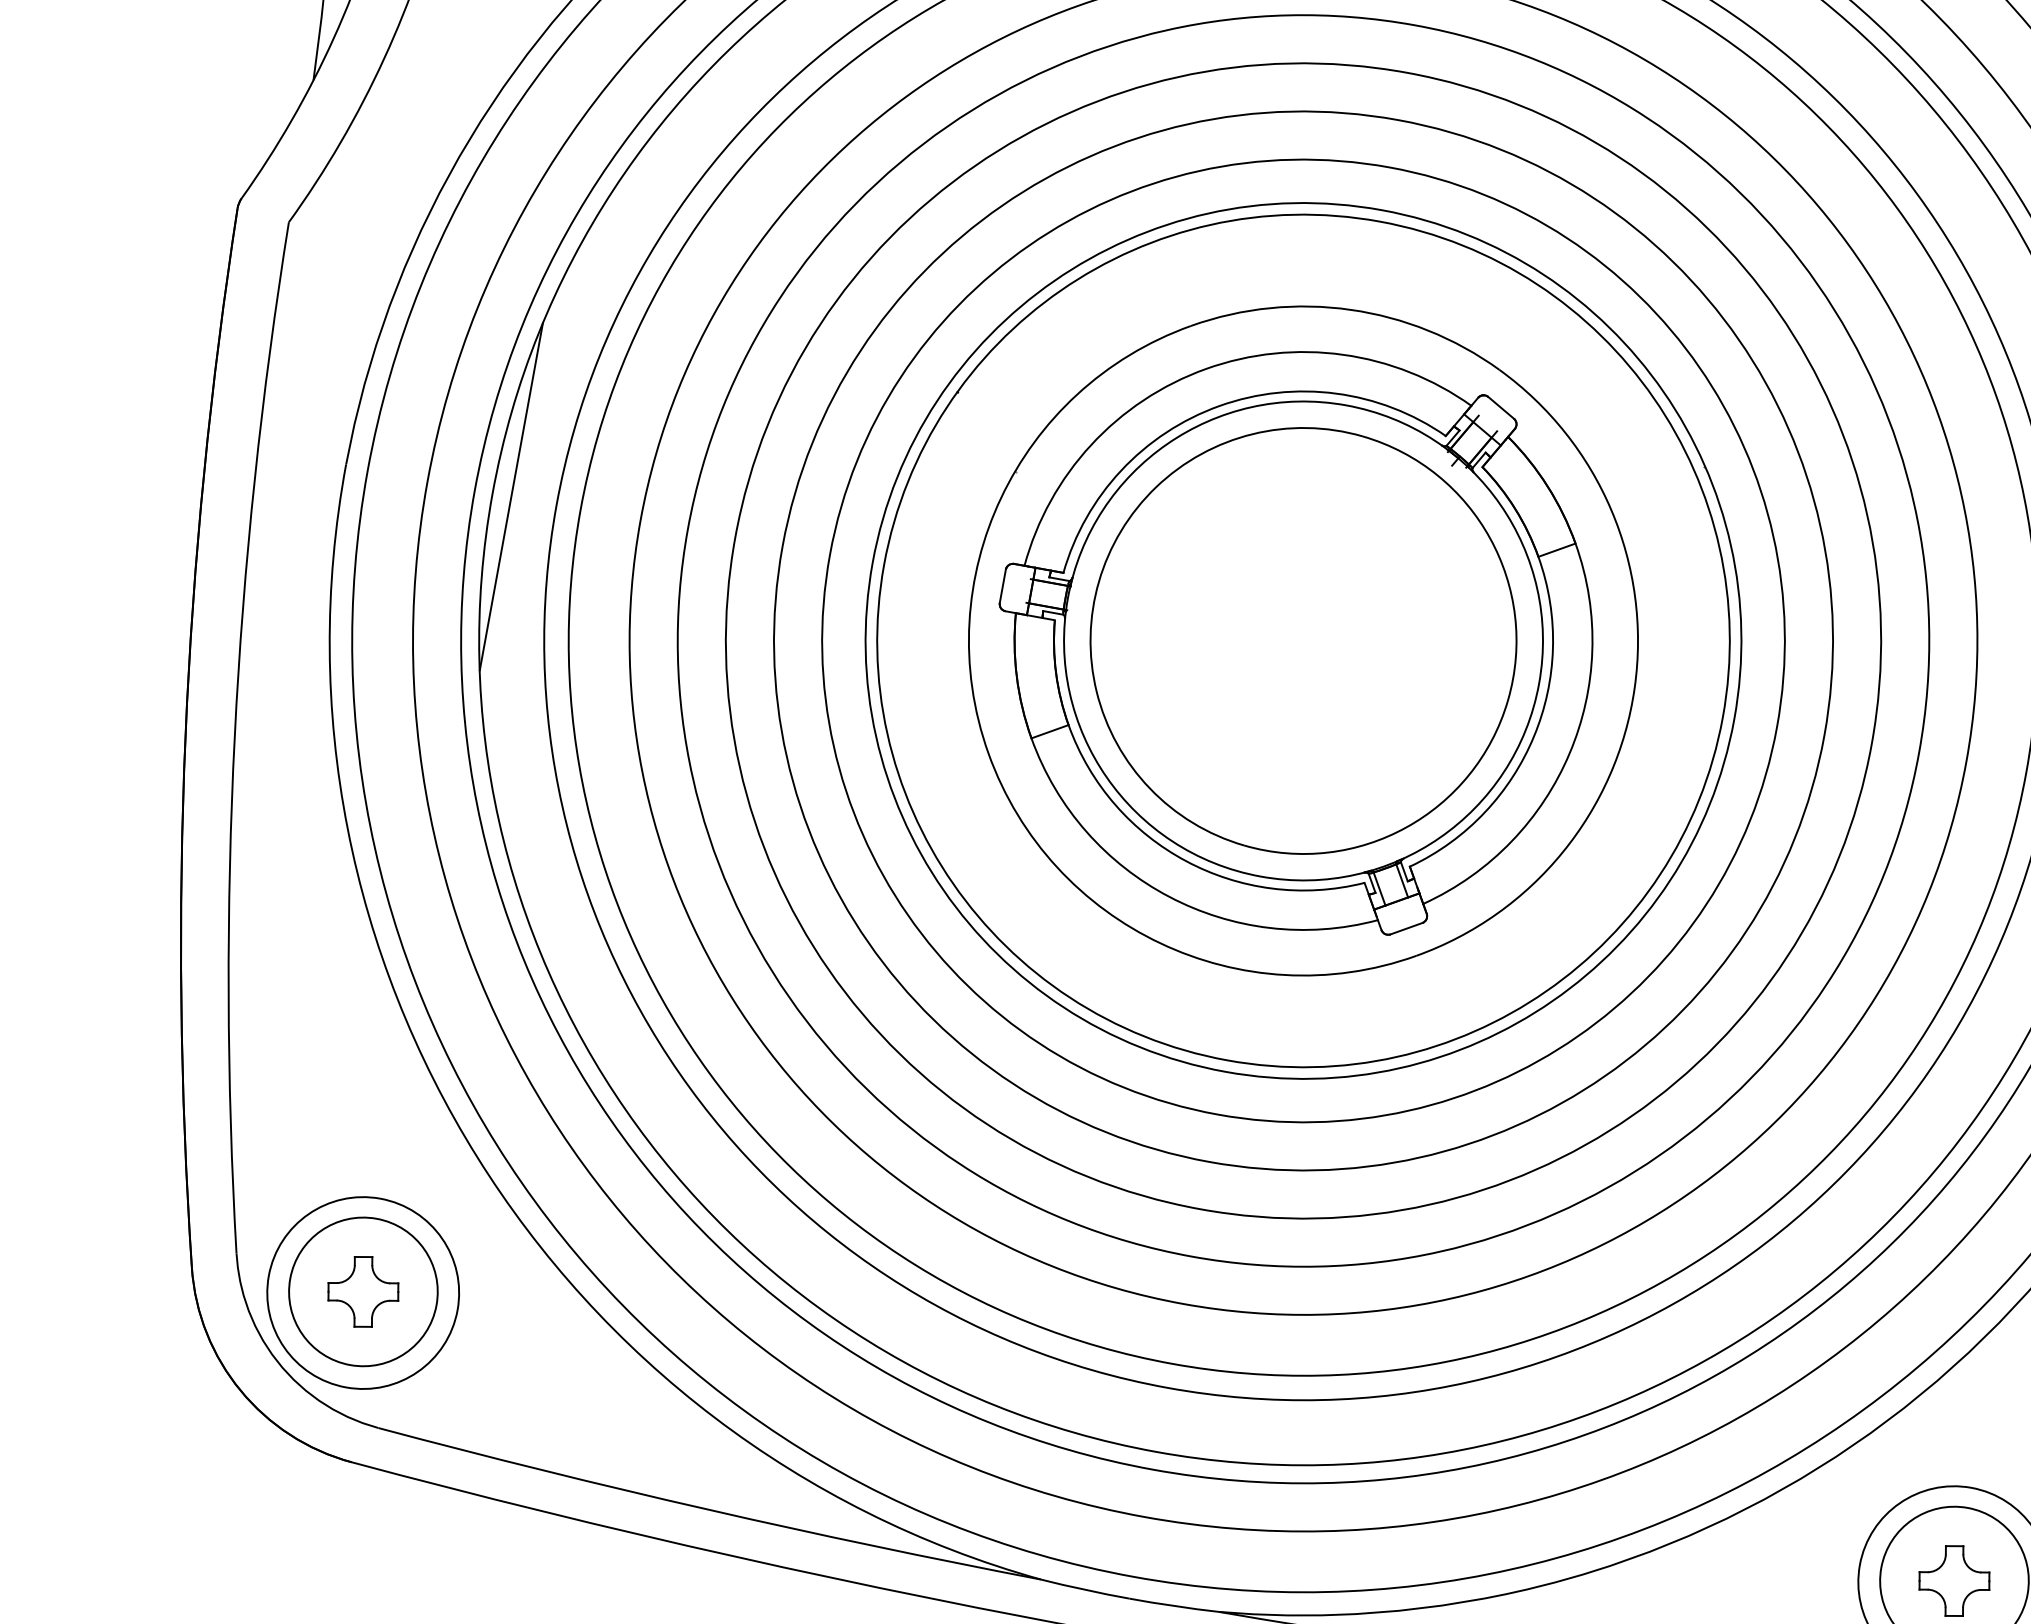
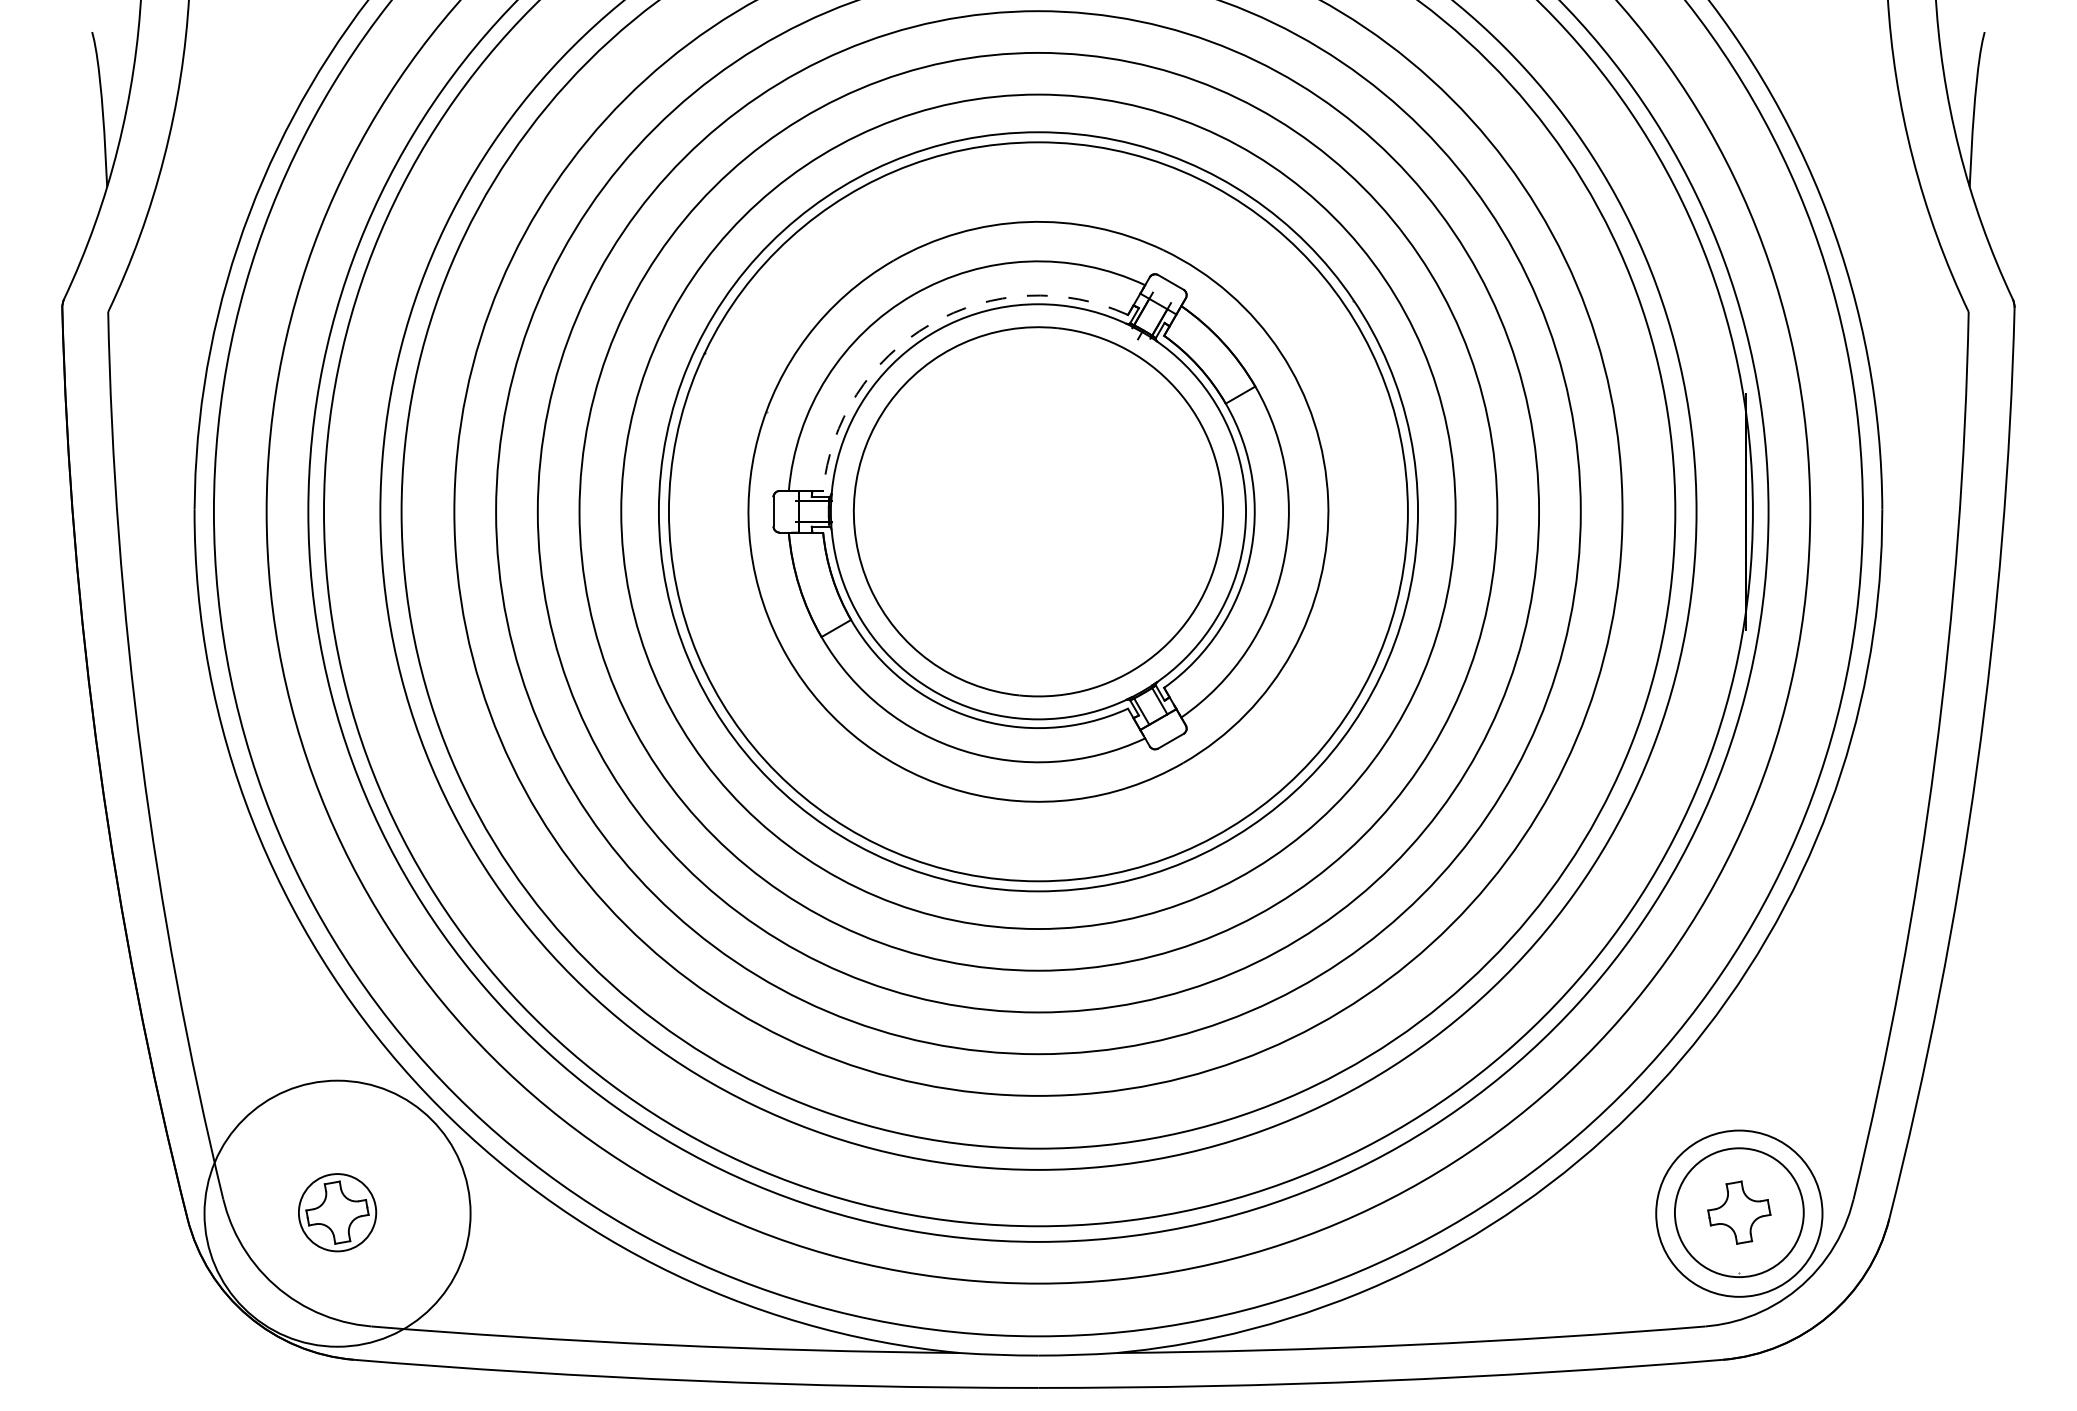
arc: (1219, 406) -> (930, 324), solid -> dashed
line: (511, 496) -> (340, 511), removed
circle: (363, 1291) -> (337, 1212), size x0.6
circle: (363, 1292) -> (337, 1213), size x1.6

